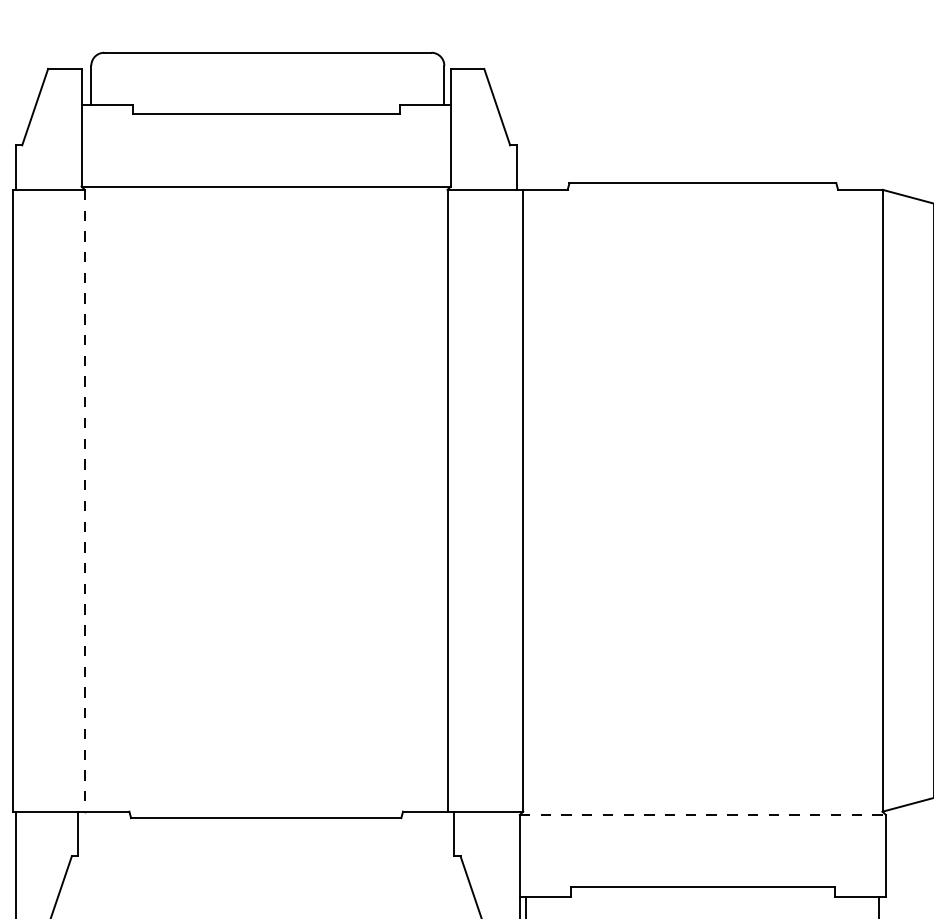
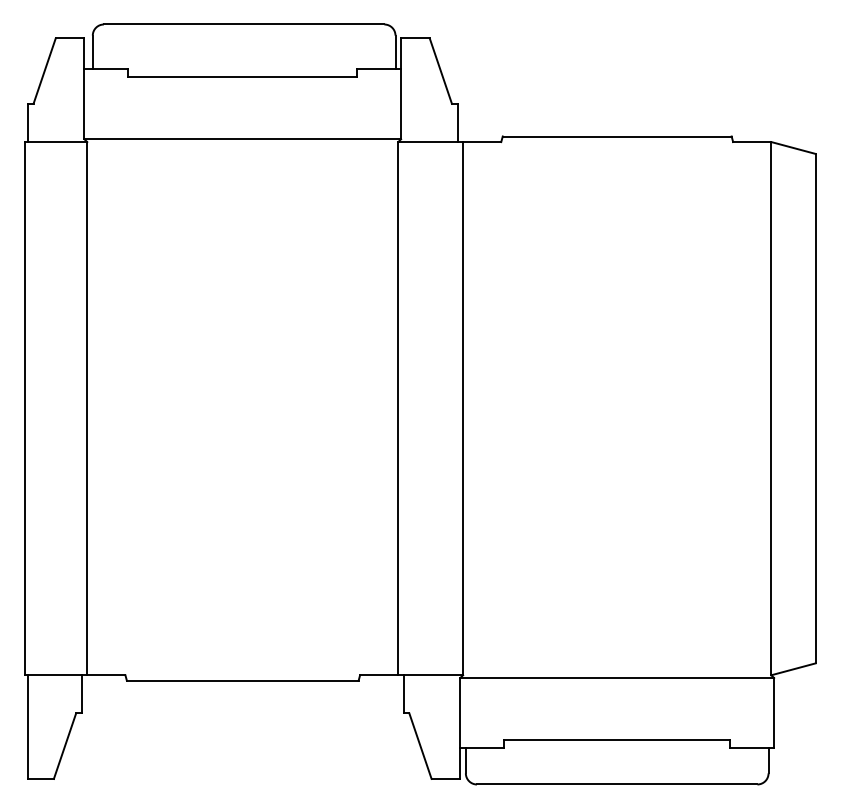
line: (85, 500) -> (87, 408), dashed -> solid
line: (703, 815) -> (617, 678), dashed -> solid

